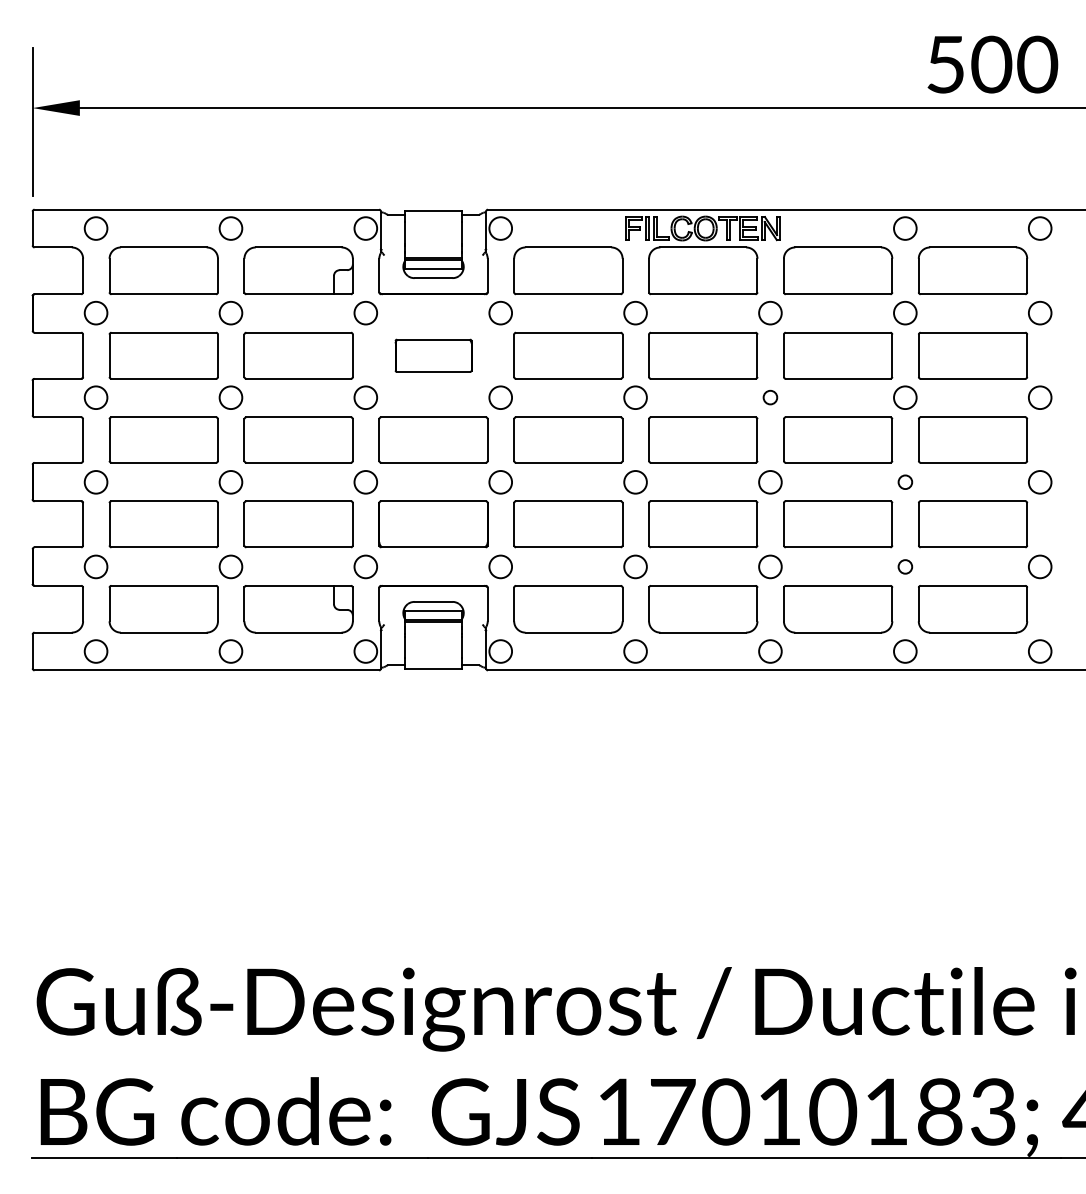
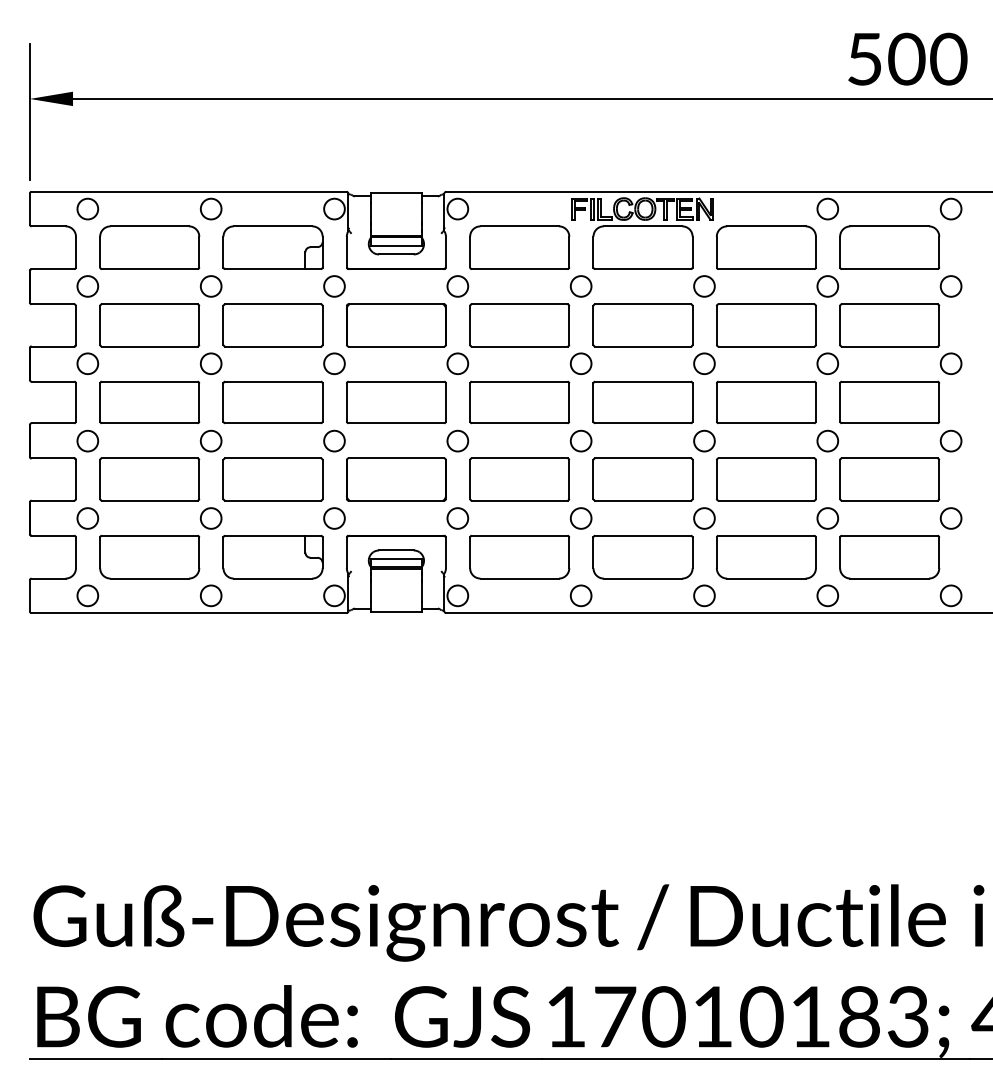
part: (433, 355) -> (396, 325), size x1.43
circle: (770, 397) -> (704, 363), size x1.67
circle: (904, 481) -> (827, 440), size x1.67
circle: (904, 566) -> (827, 518), size x1.67

